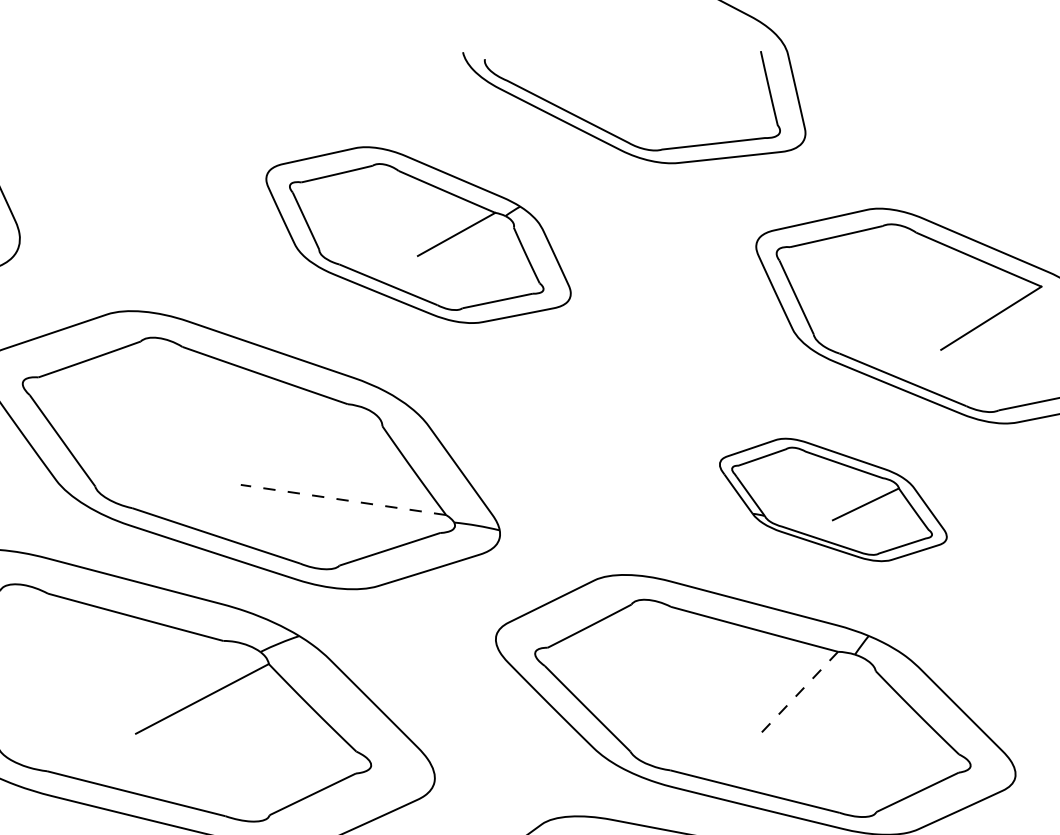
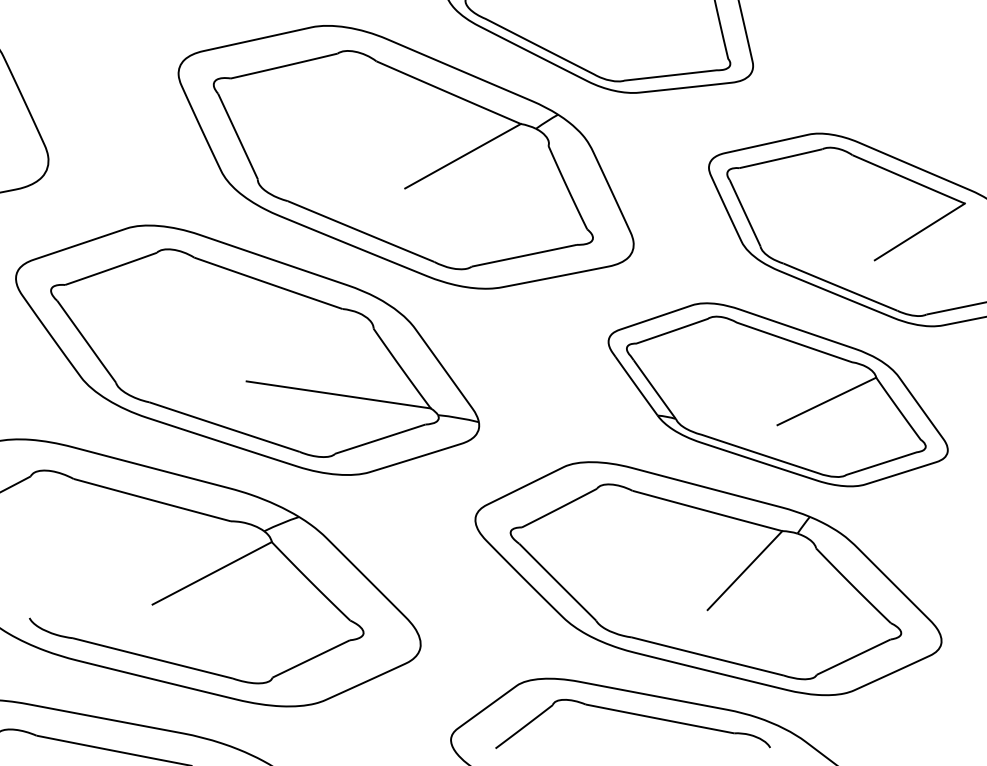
part: (417, 235) -> (405, 157), size x1.67
line: (343, 499) -> (338, 394), dashed -> solid
part: (832, 499) -> (777, 394), size x1.67
line: (795, 695) -> (744, 570), dashed -> solid

